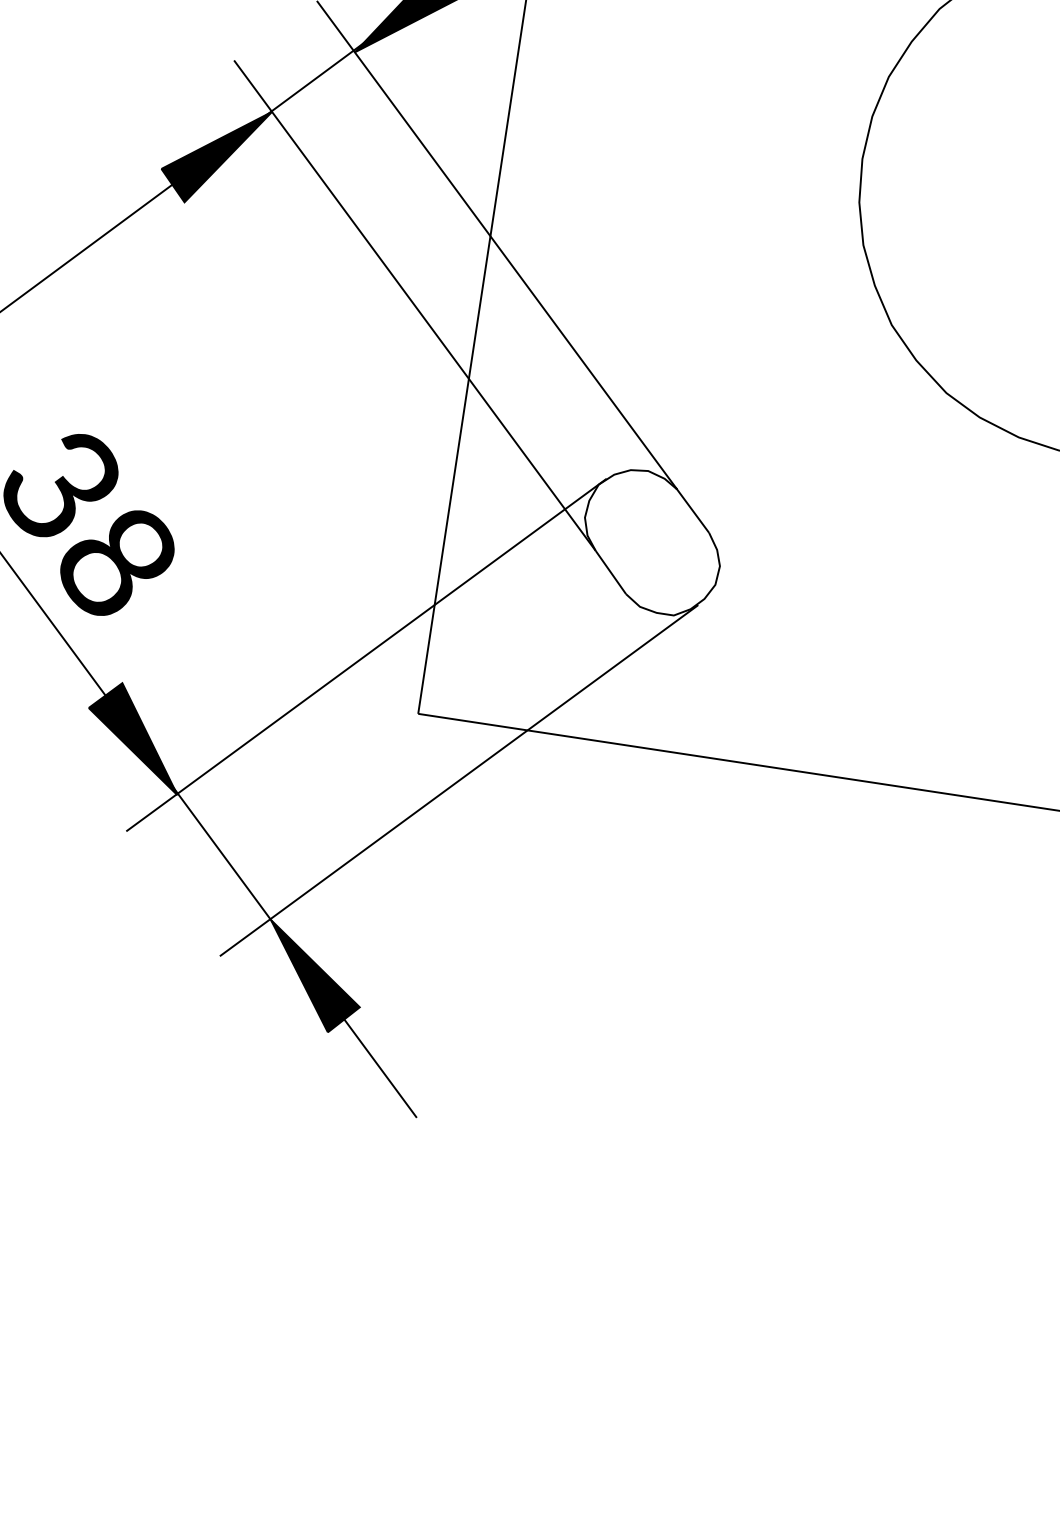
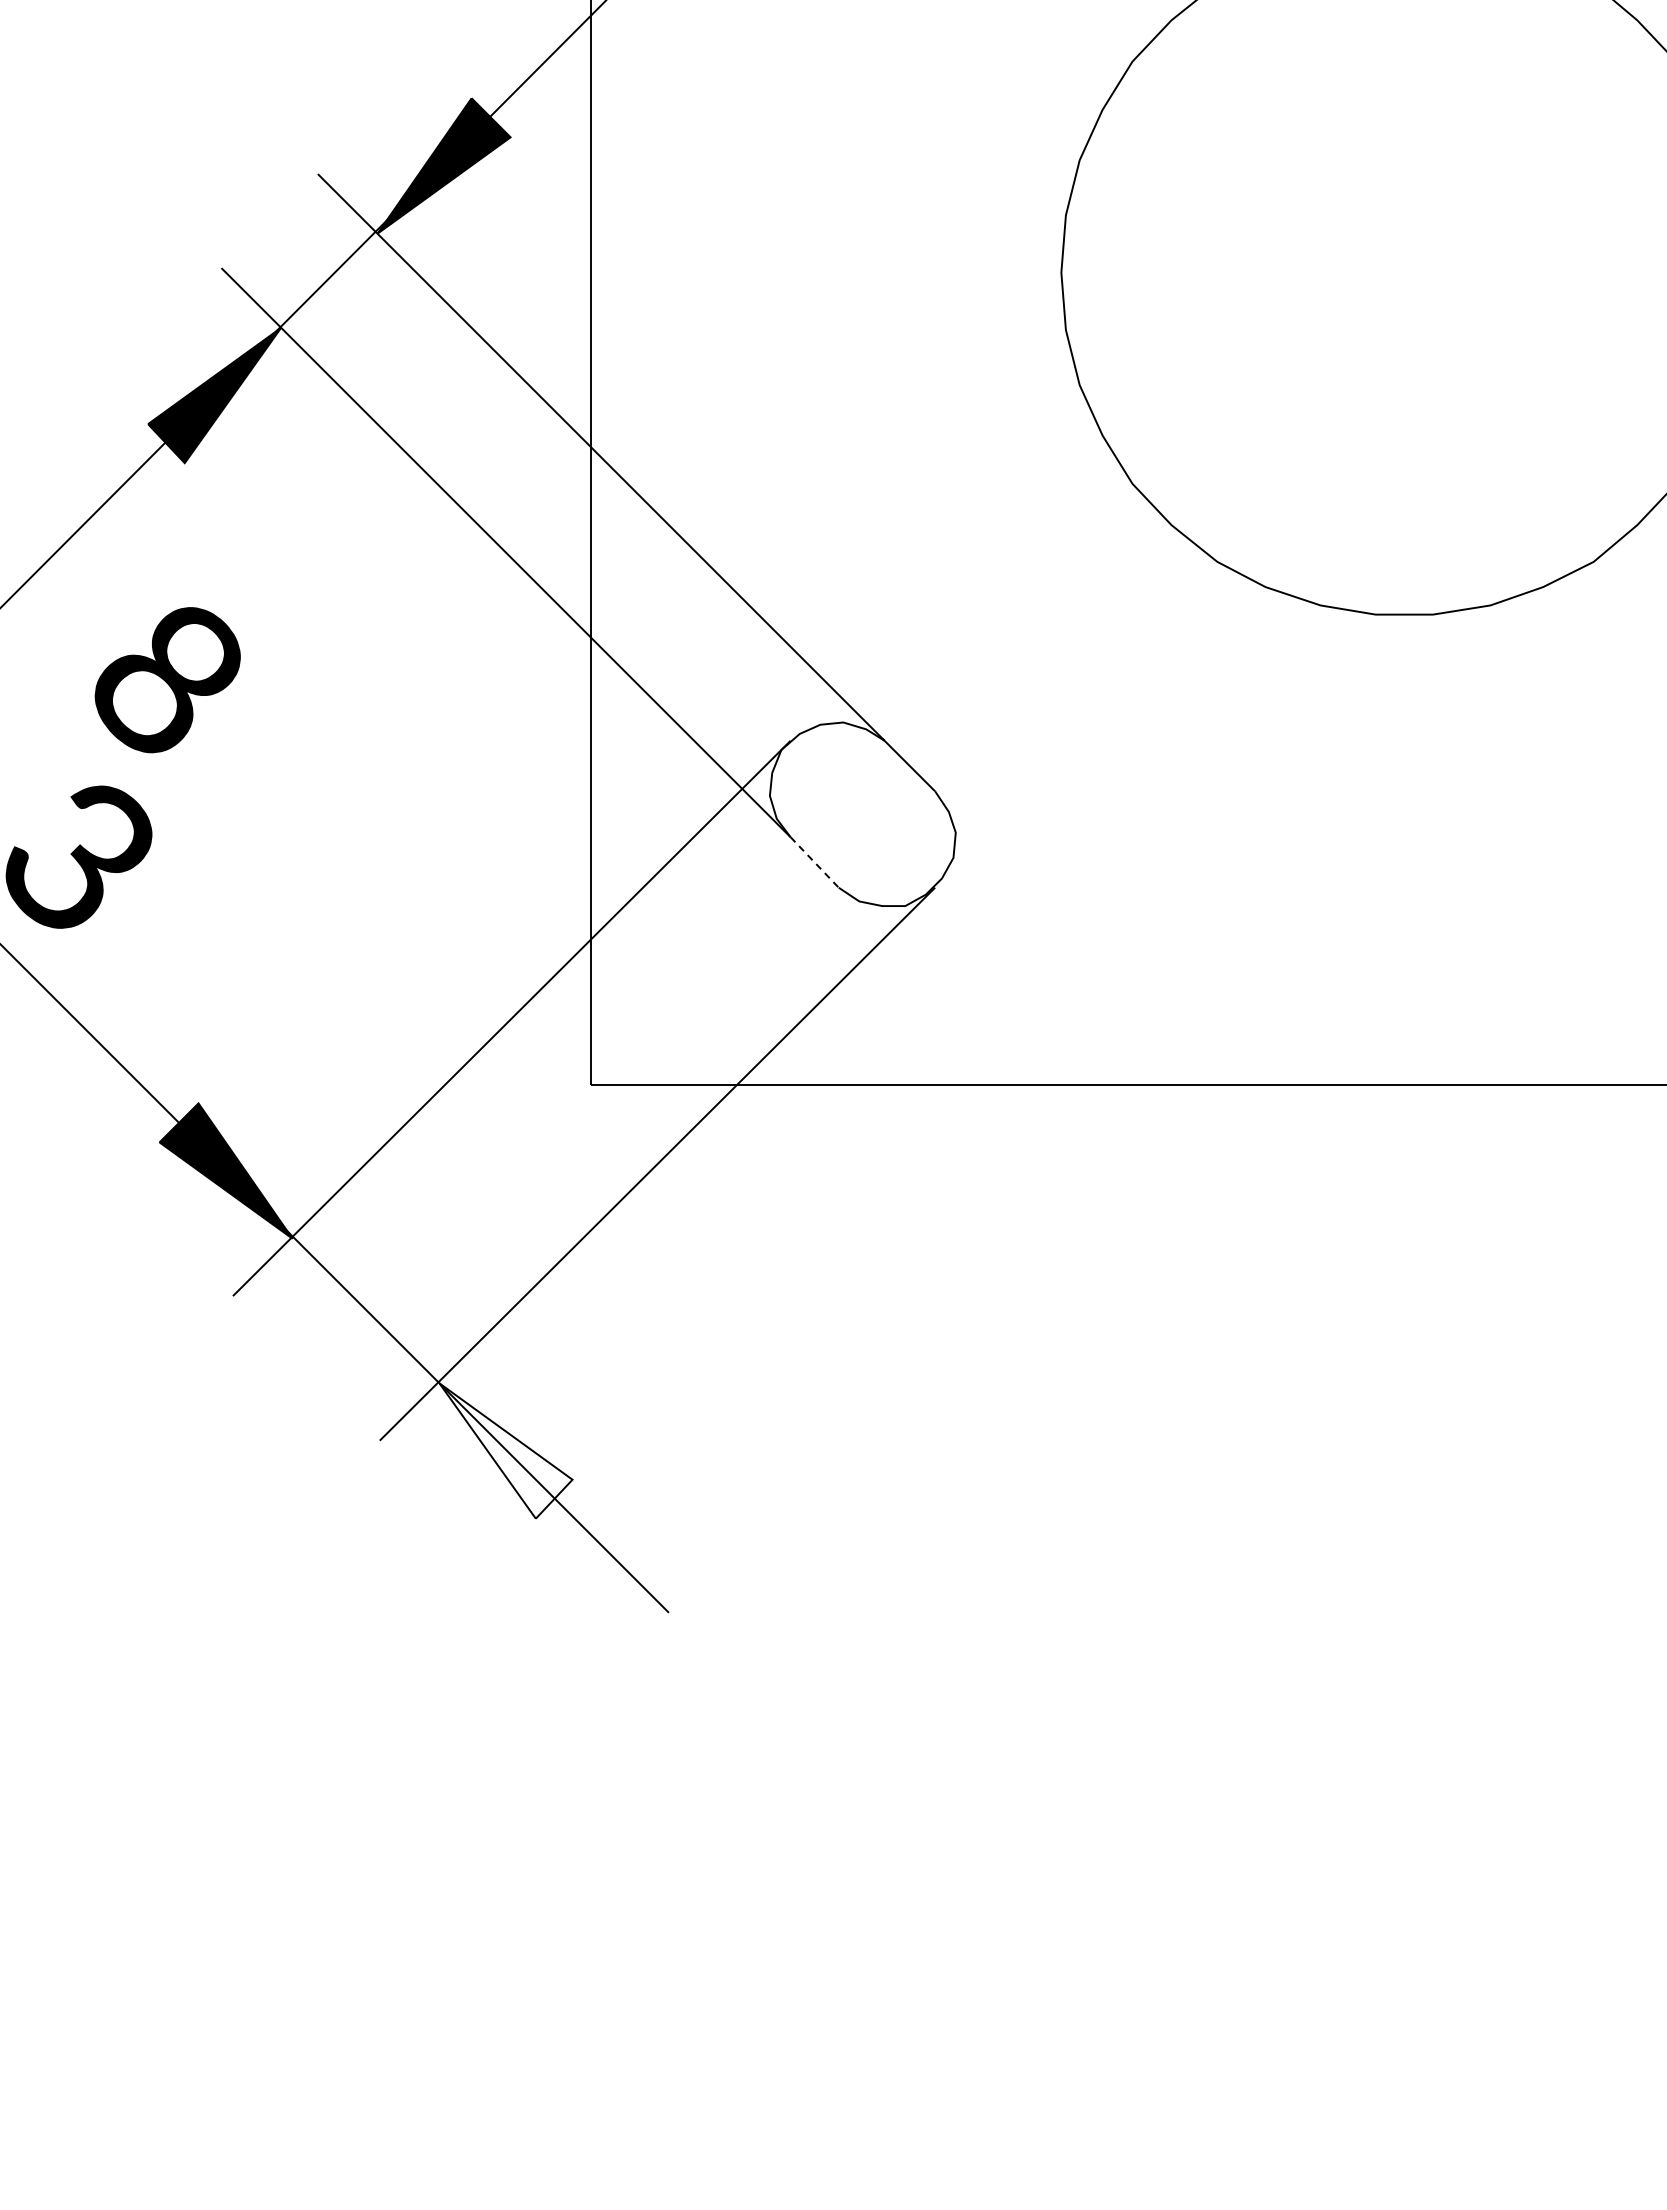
text: (116, 562) -> (167, 680), moved
line: (610, 572) -> (814, 862), solid -> dashed
fill: (312, 977) -> (505, 1450), removed

